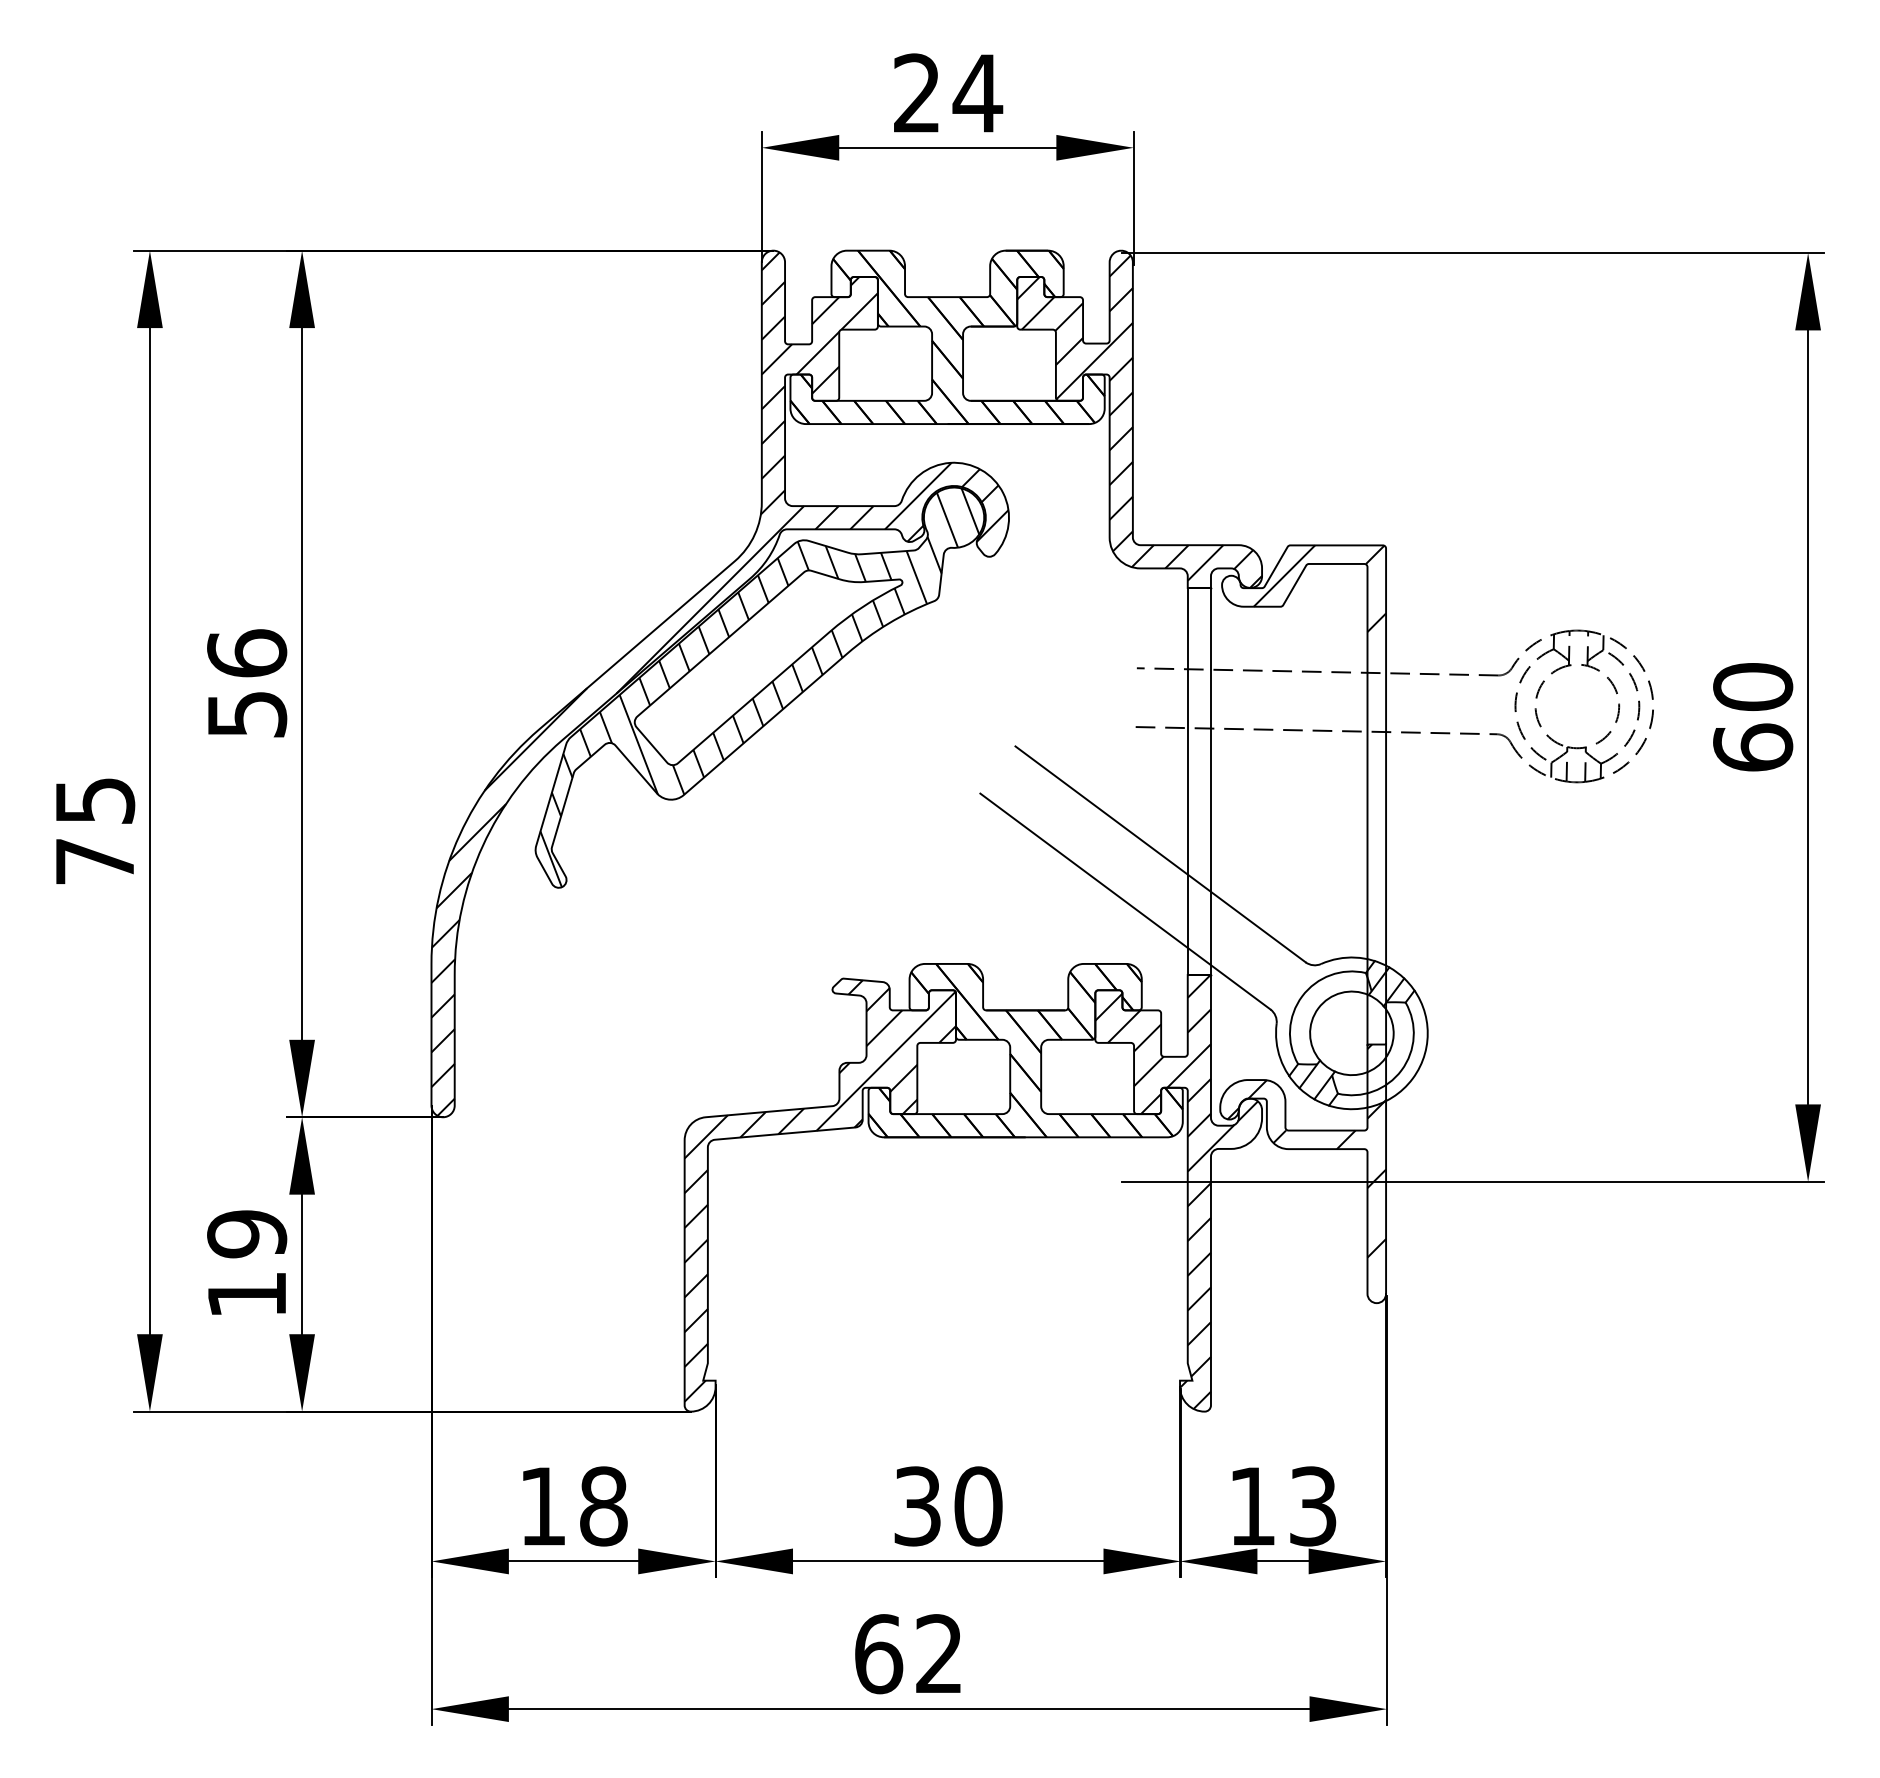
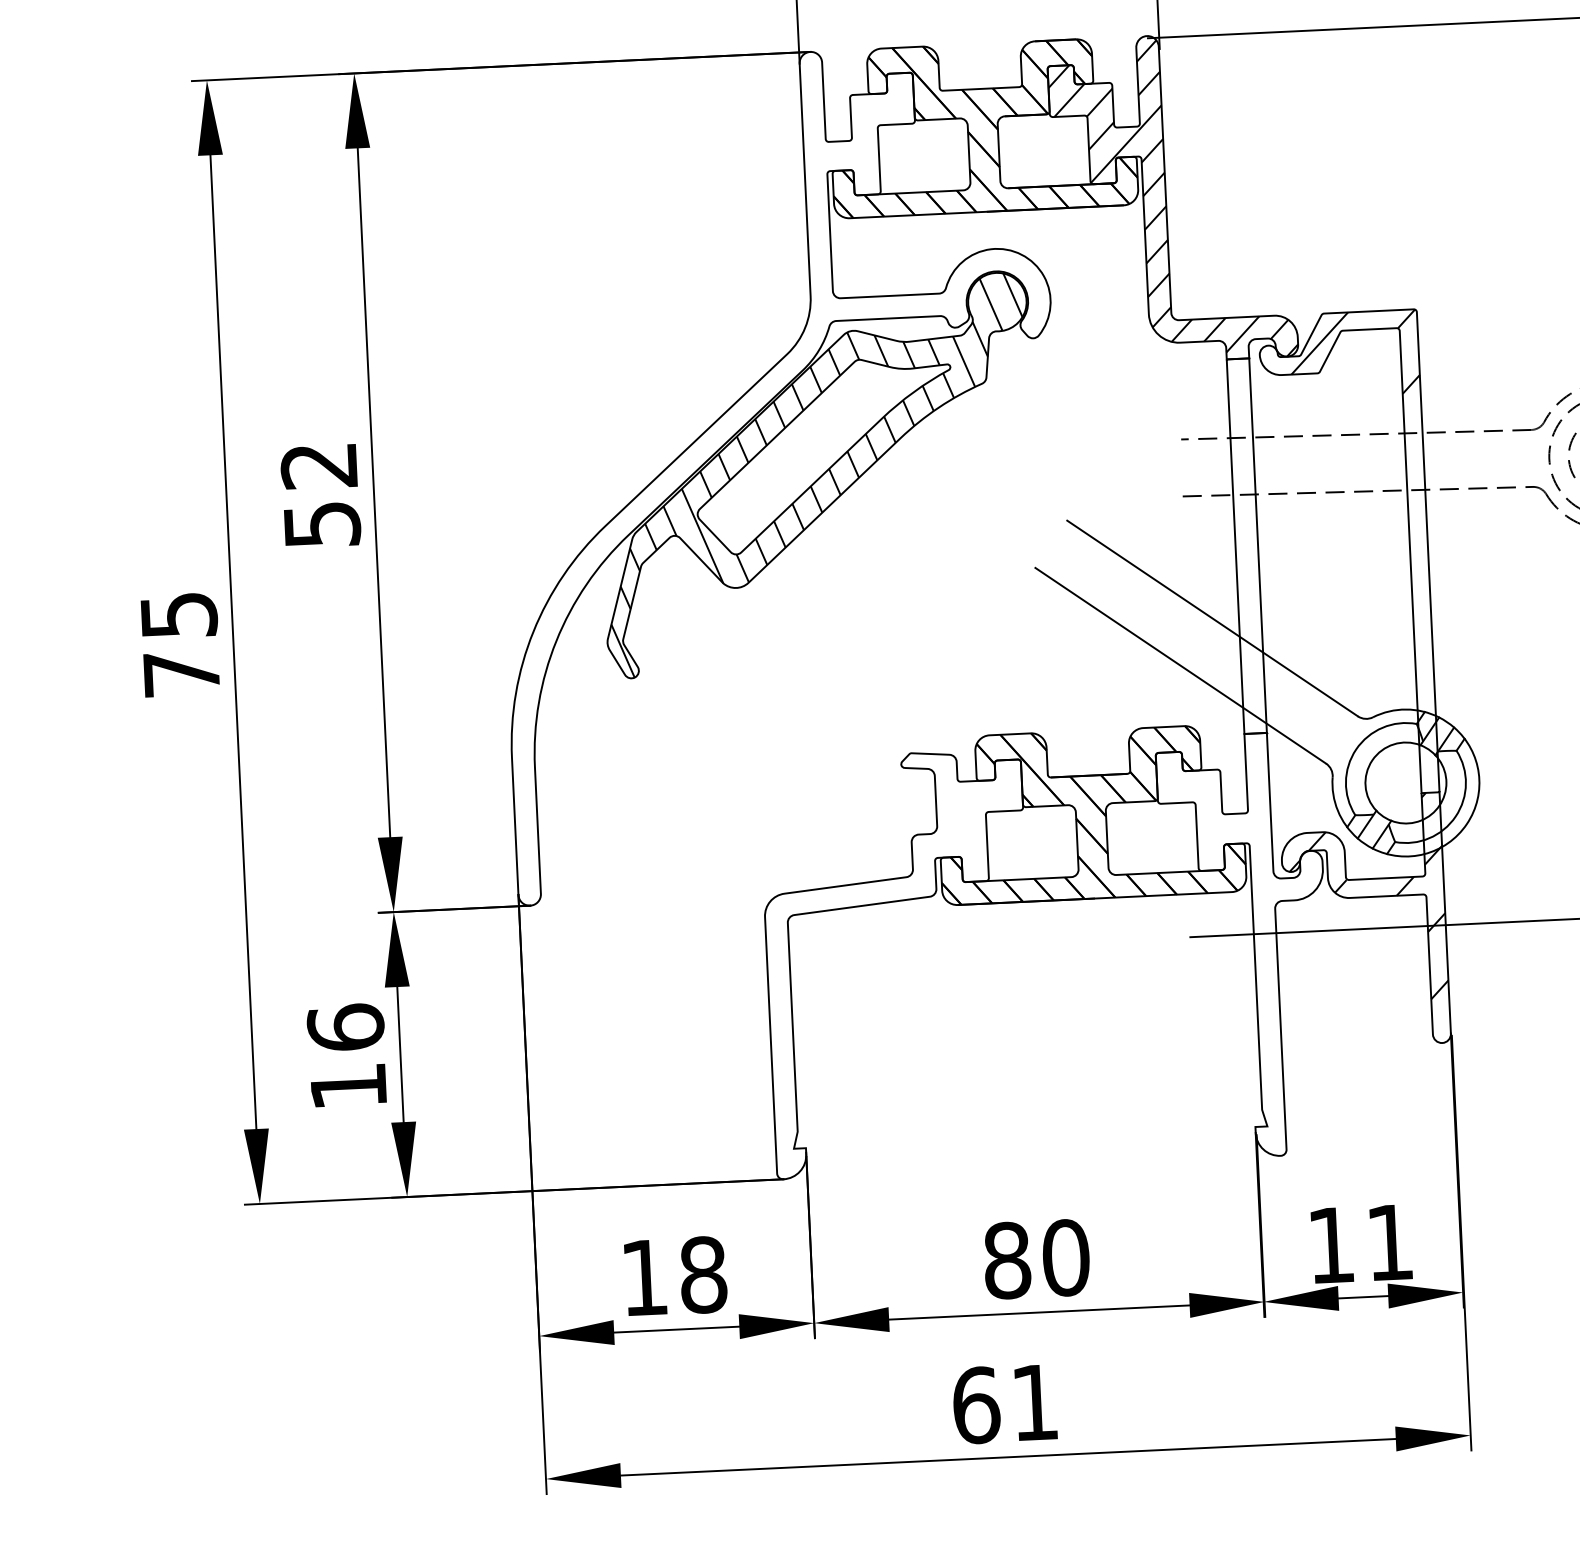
text: (247, 653) -> (319, 465), 56 -> 52
hatch: (719, 683) -> (777, 473), removed
hatch: (820, 1190) -> (898, 959), removed
hatch: (1176, 1191) -> (1243, 944), removed
text: (247, 1233) -> (346, 1027), 19 -> 16
text: (917, 1506) -> (1007, 1260), 30 -> 80
text: (1313, 1506) -> (1390, 1242), 13 -> 11
text: (938, 1653) -> (1034, 1402), 62 -> 61

